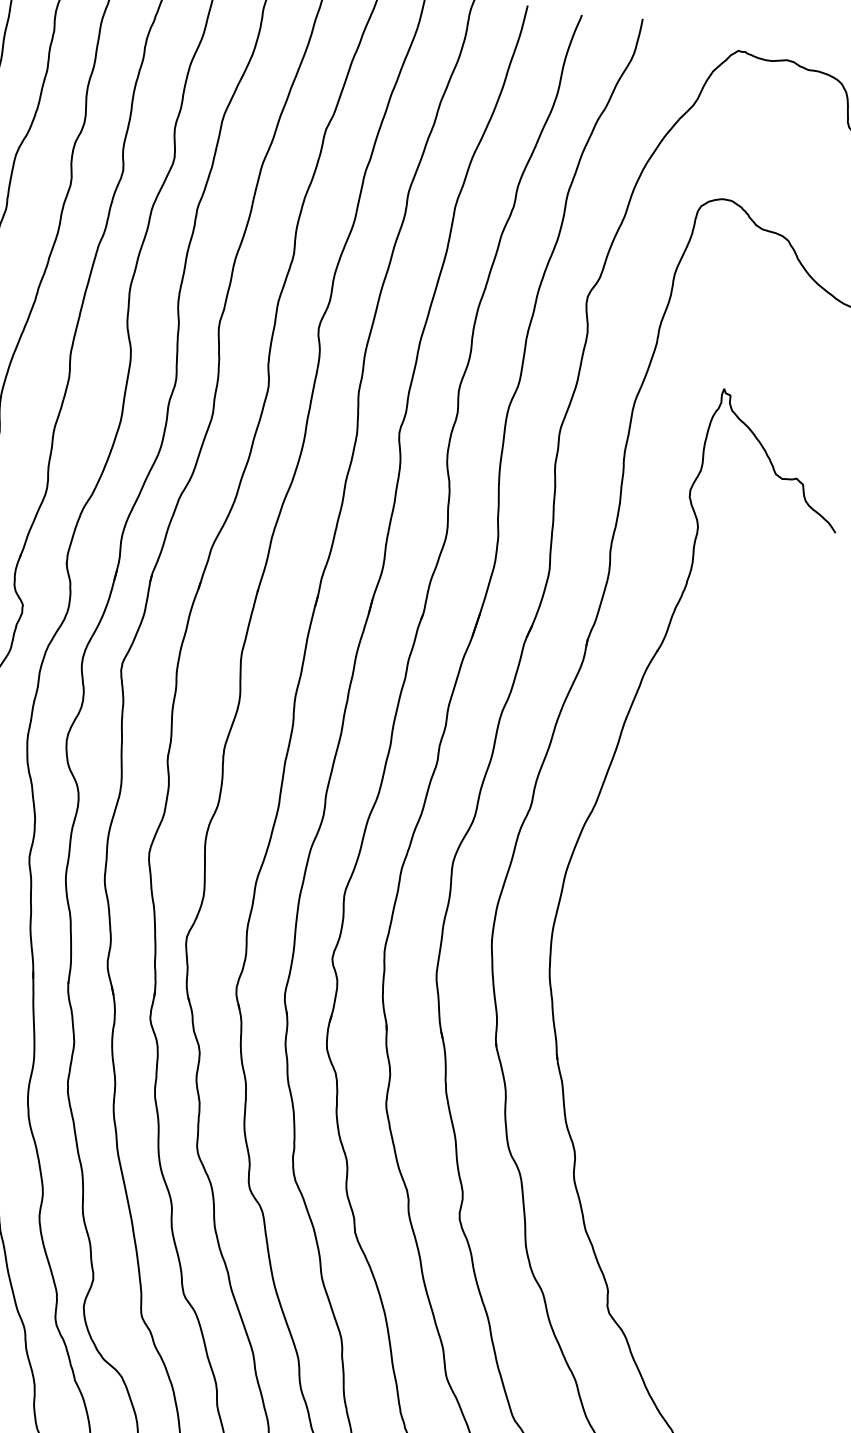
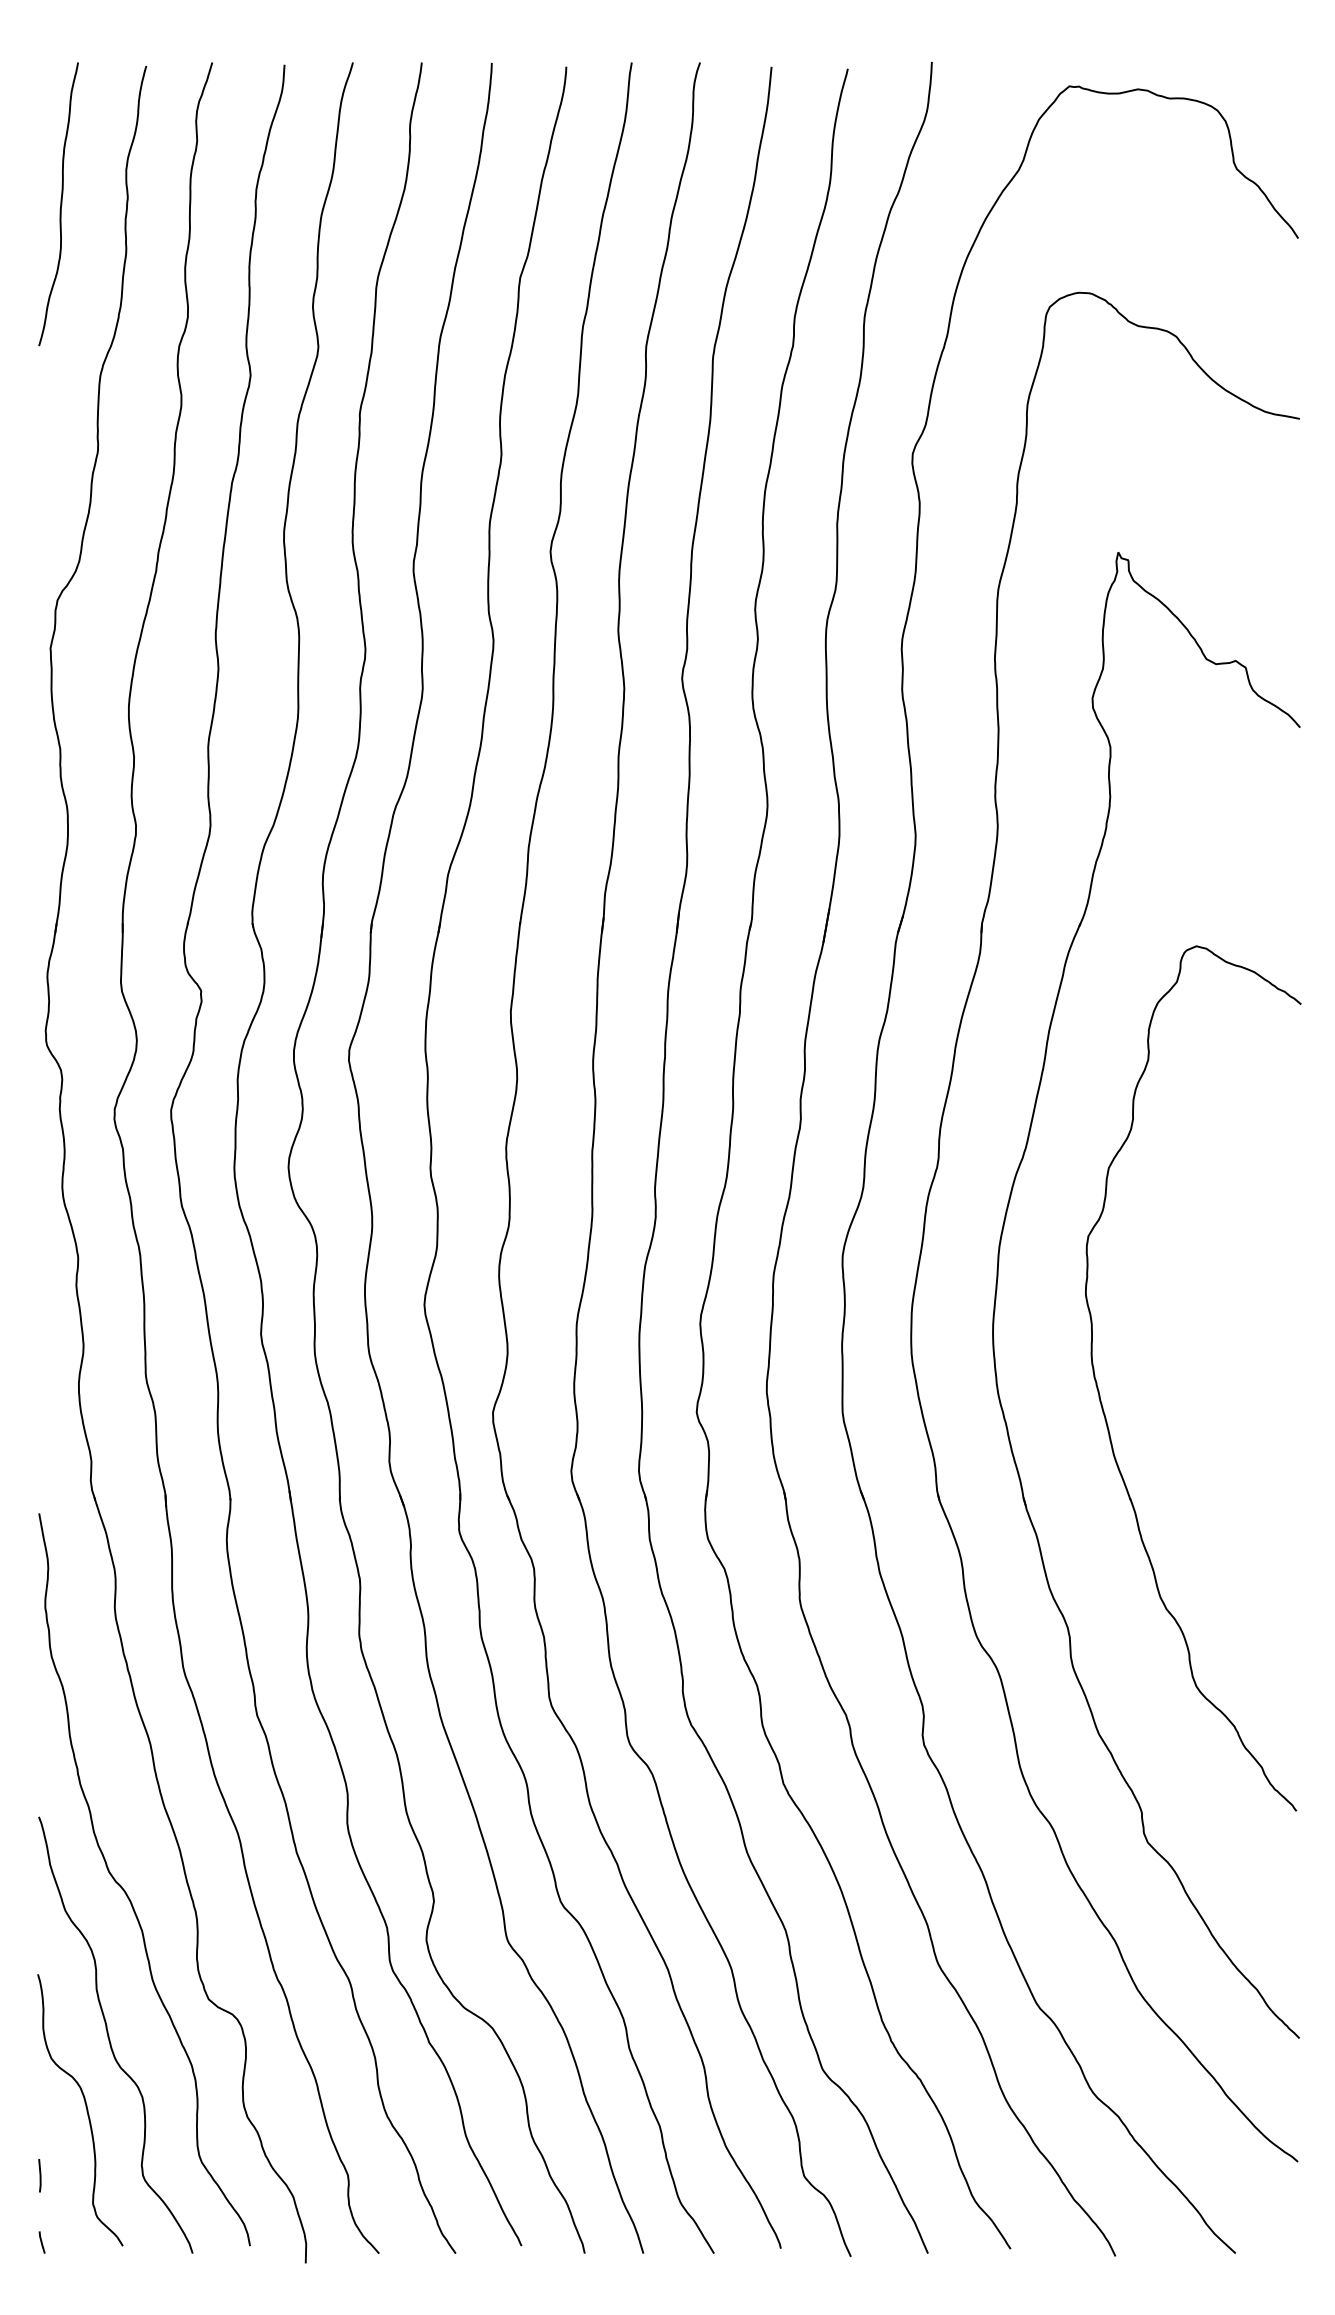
part: (622, 988) -> (1100, 1394), added

